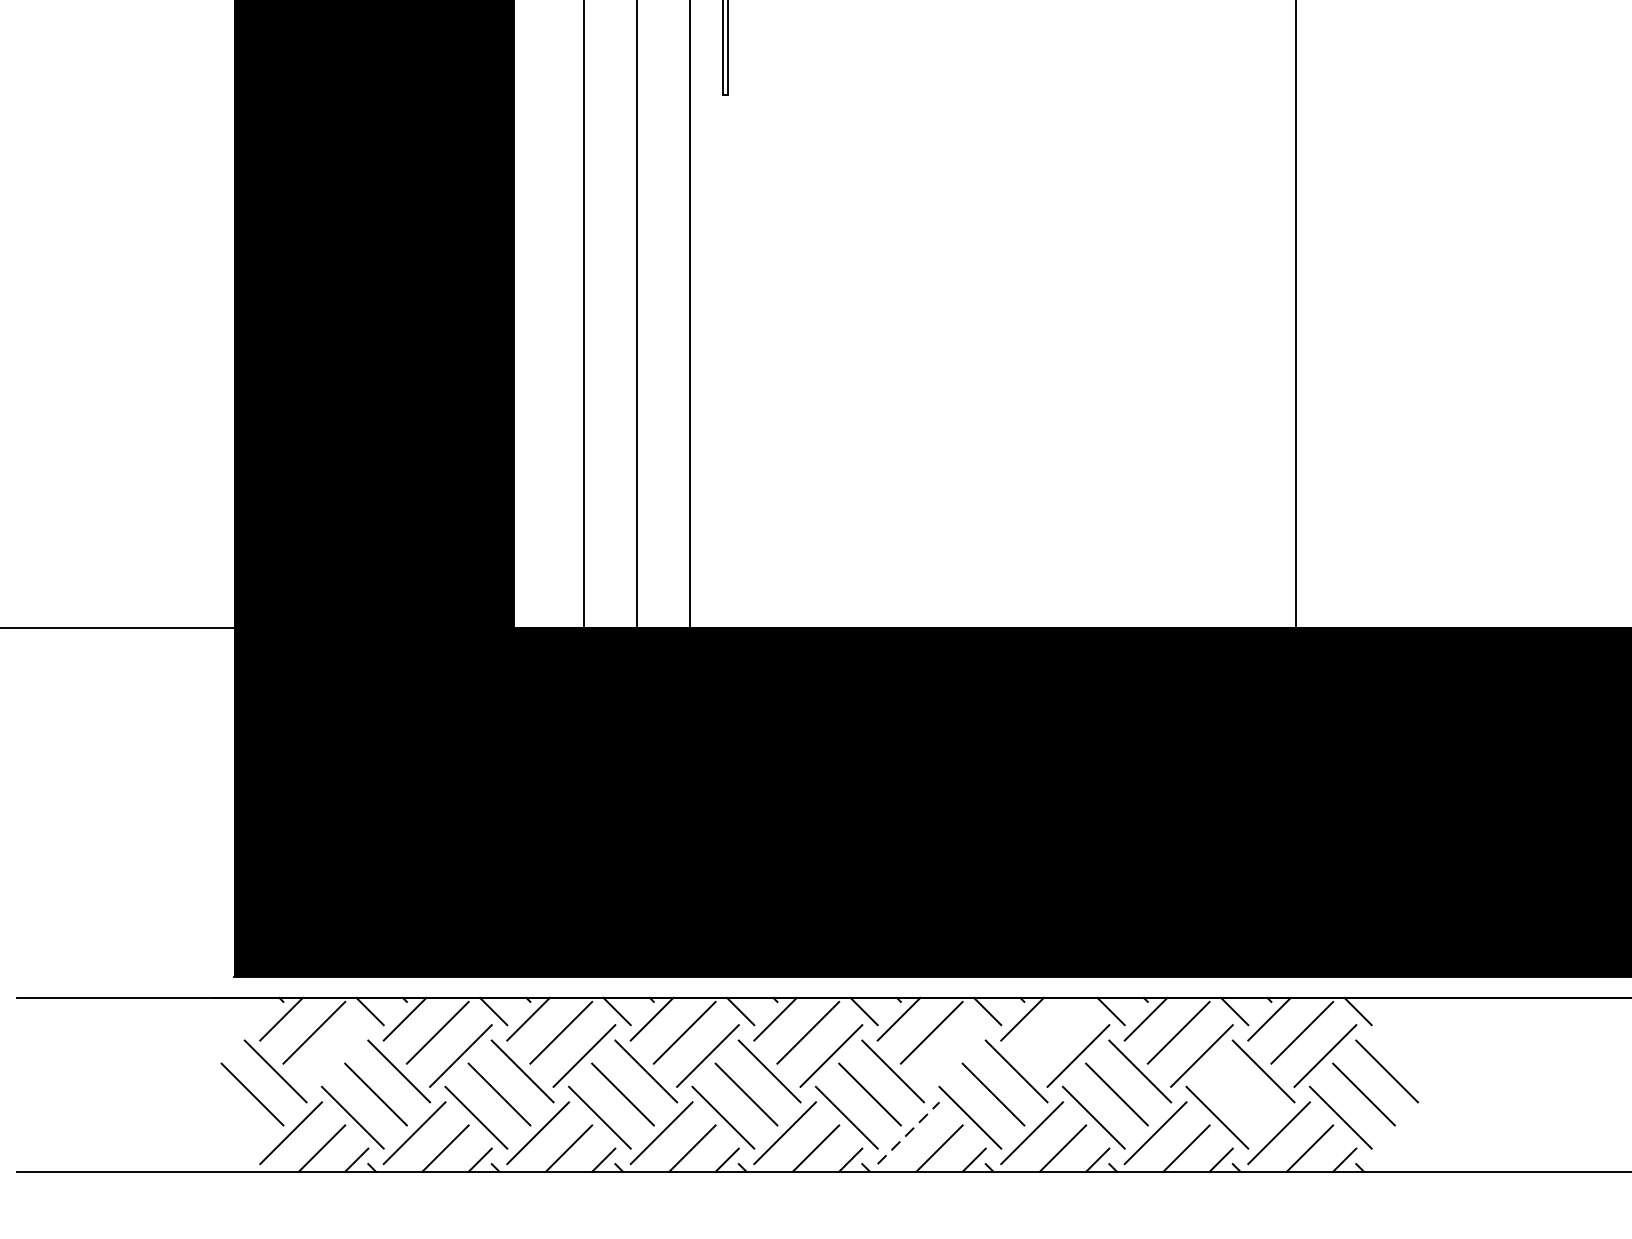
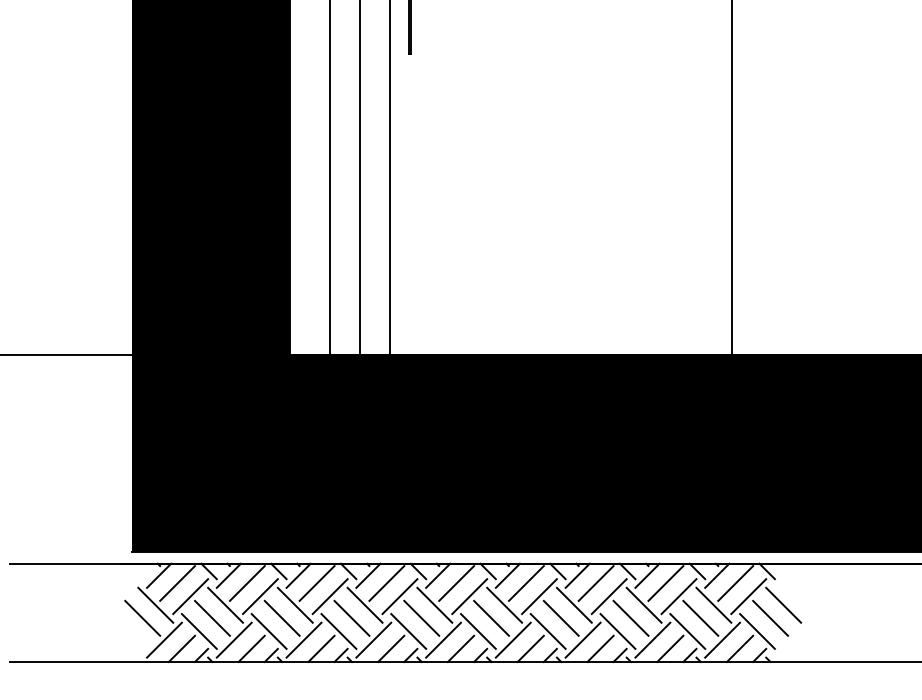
line: (1054, 1032) -> (595, 583), added
line: (337, 1055) -> (190, 596), added
line: (954, 1055) -> (539, 596), added
line: (1239, 1093) -> (700, 617), added
line: (908, 1133) -> (513, 640), dashed -> solid

